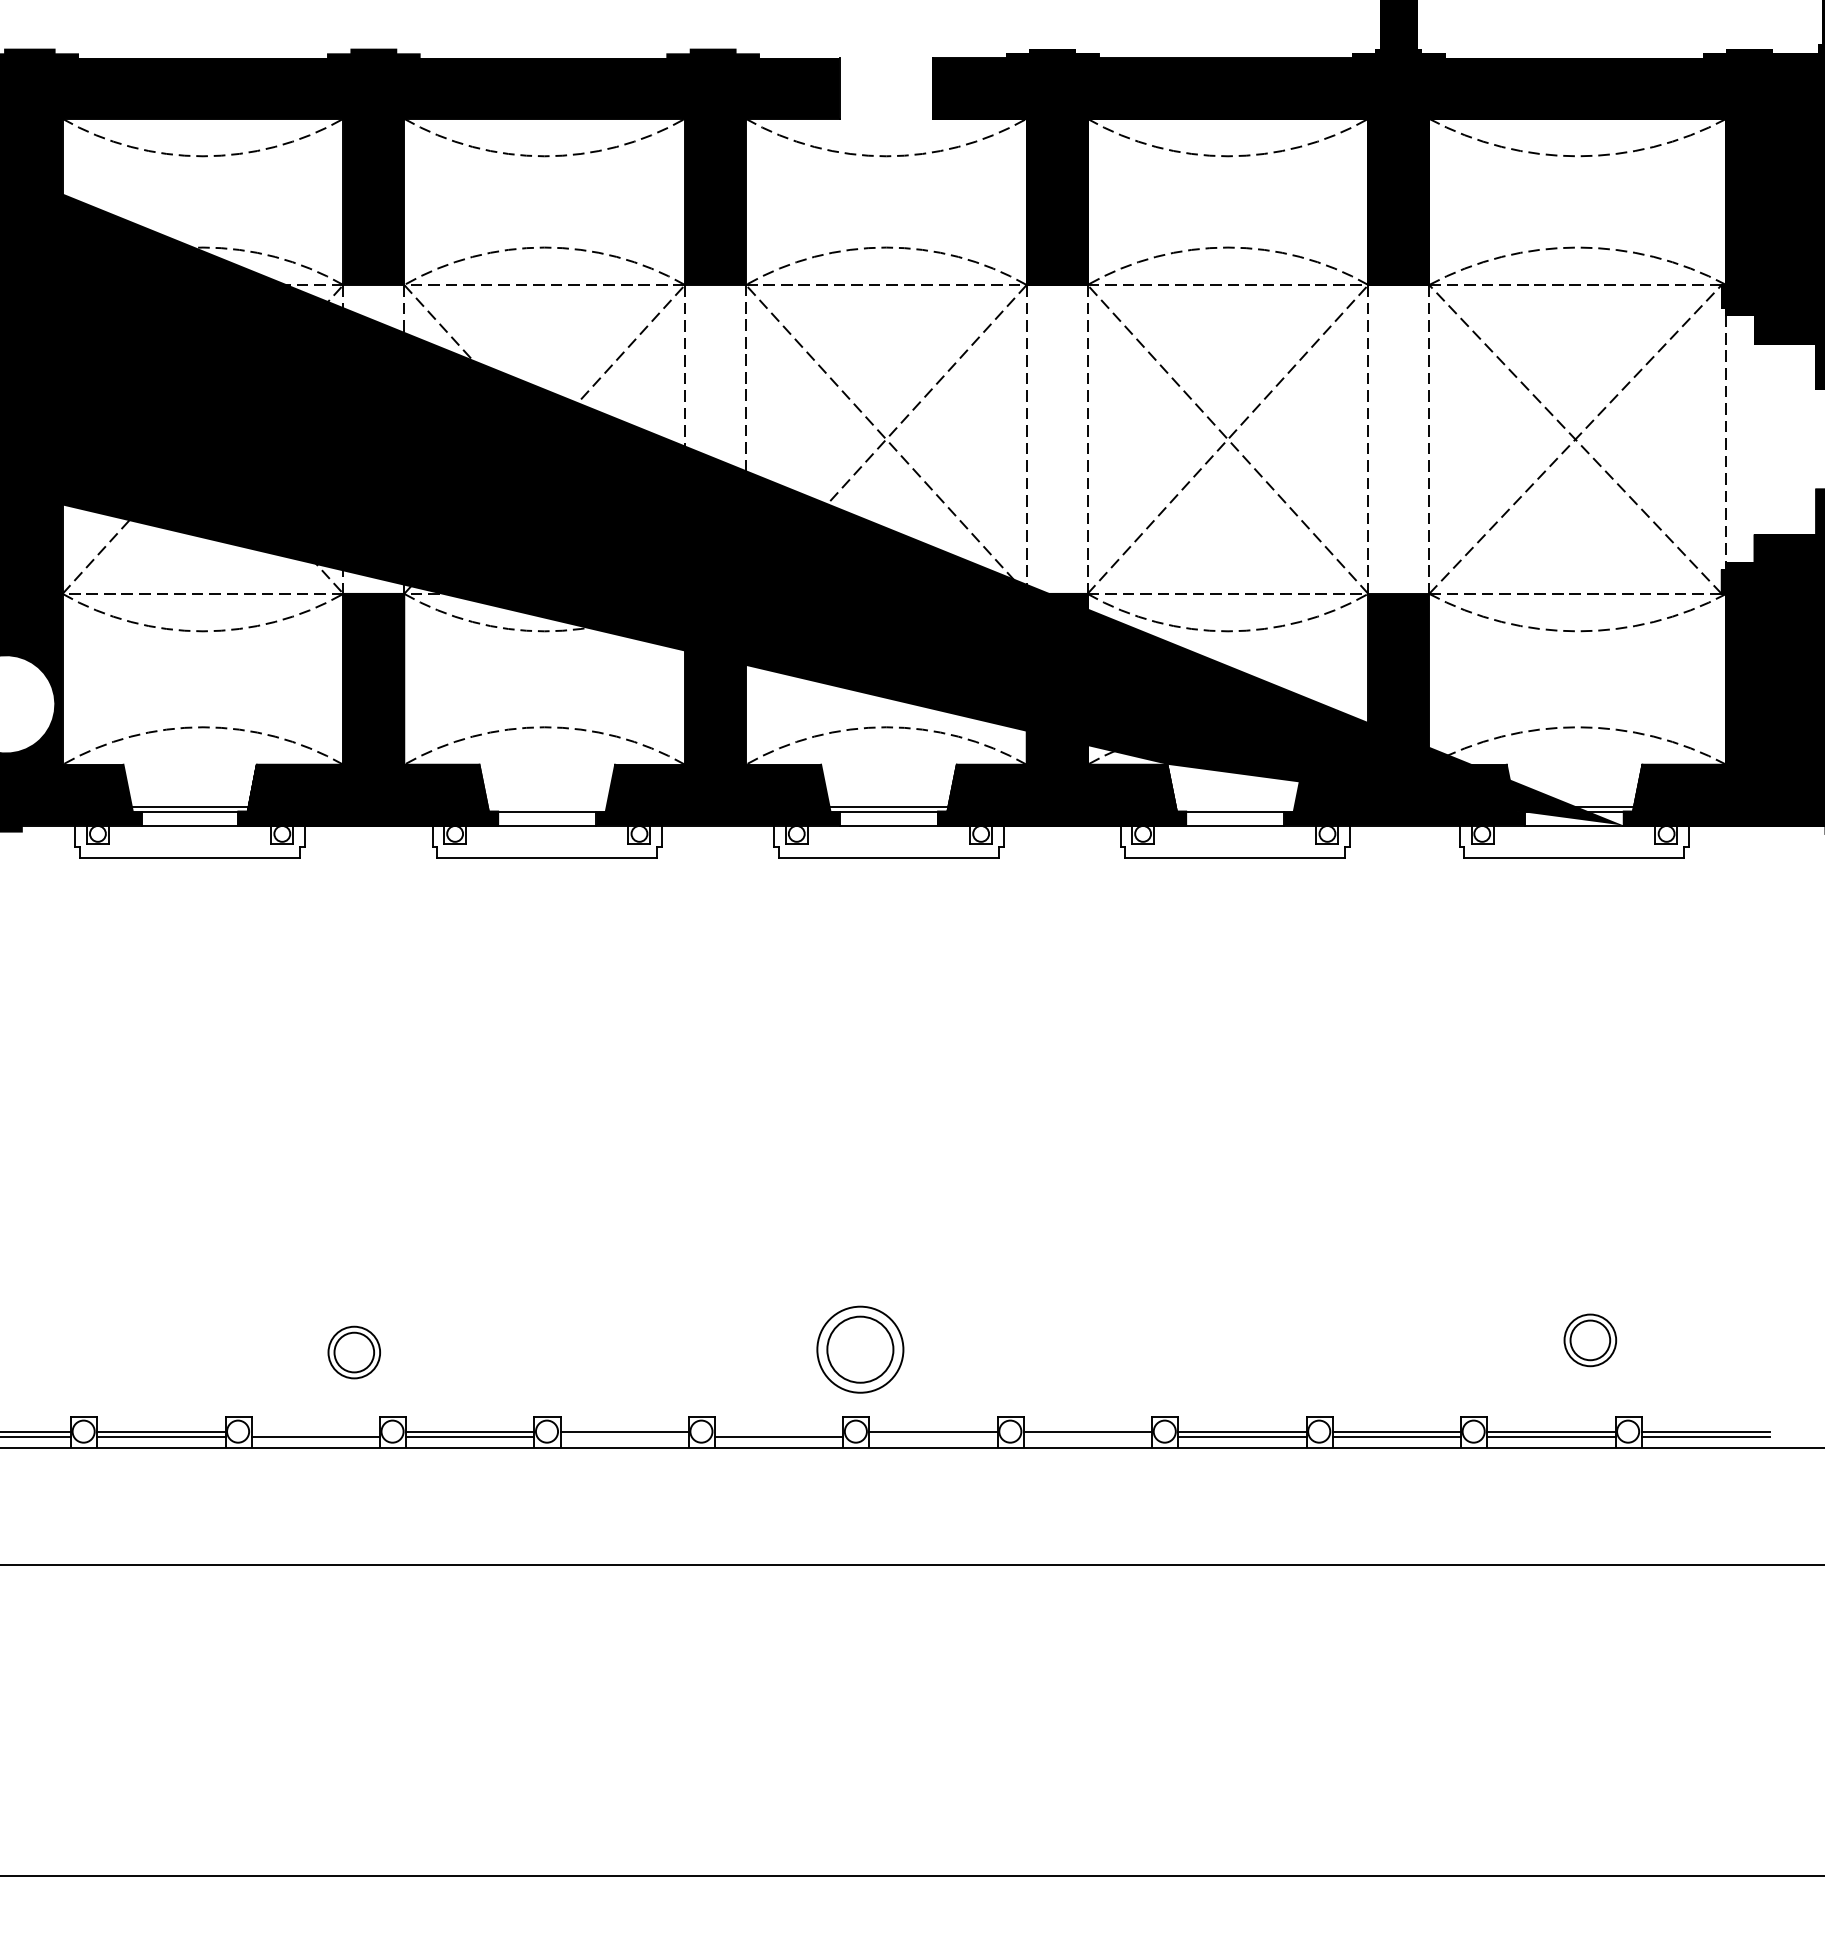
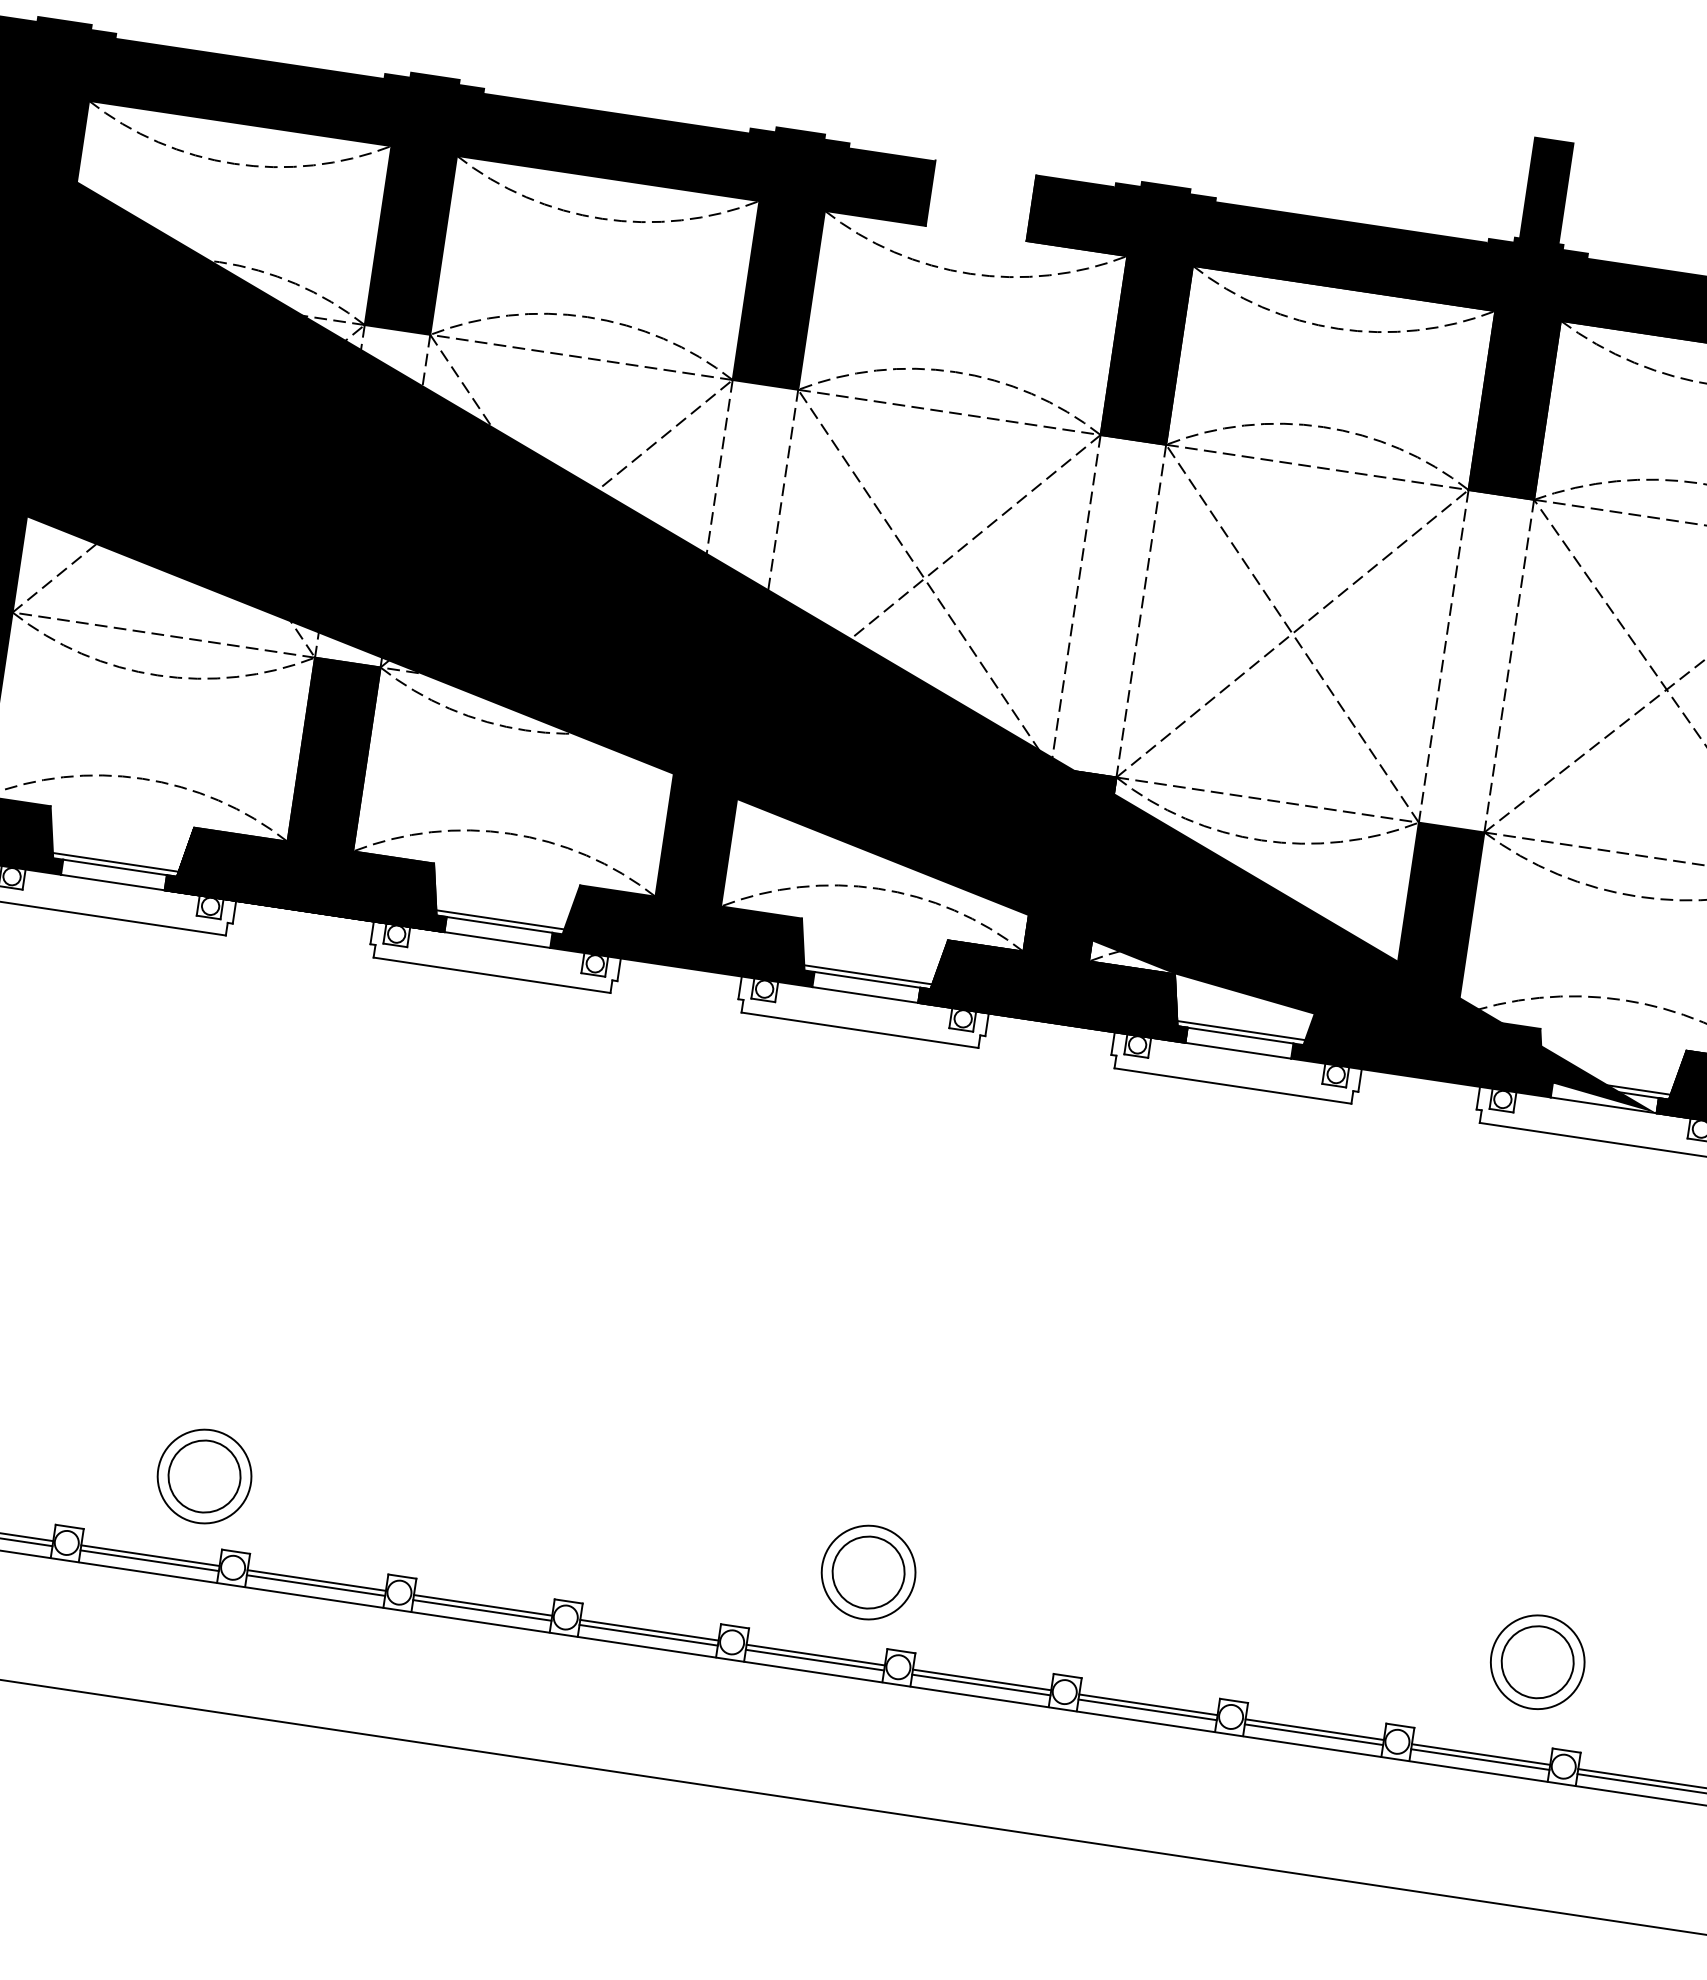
line: (546, 806) -> (499, 919), added
line: (1234, 806) -> (1240, 1030), added
part: (1590, 1340) -> (1537, 1662), size x1.67
part: (860, 1349) -> (868, 1572), moved
part: (354, 1352) -> (204, 1476), size x1.67
line: (315, 1431) -> (150, 1555), added
line: (778, 1431) -> (648, 1629), added
line: (624, 1436) -> (482, 1610), added
line: (933, 1436) -> (814, 1660), added
line: (1087, 1436) -> (980, 1684), added

